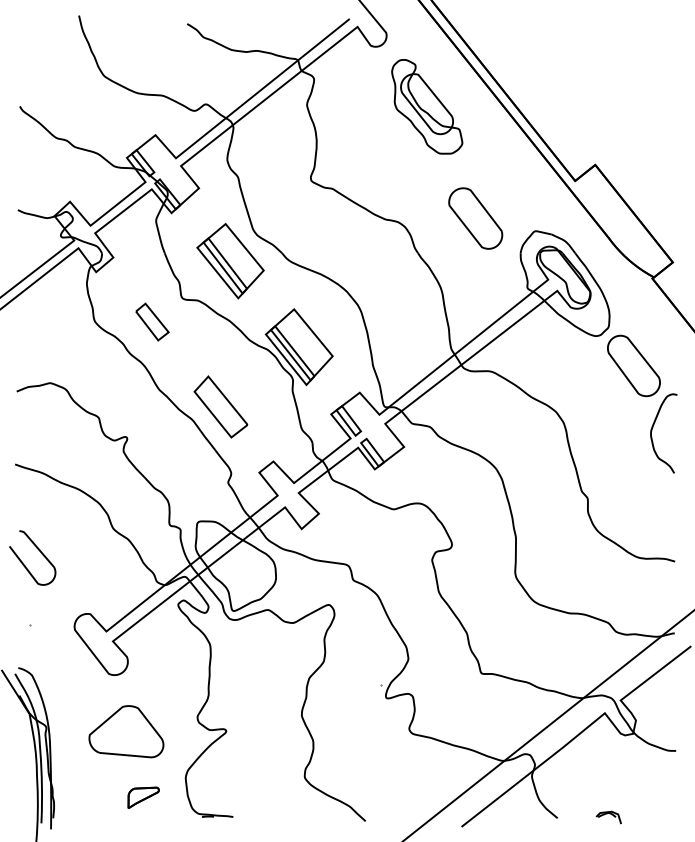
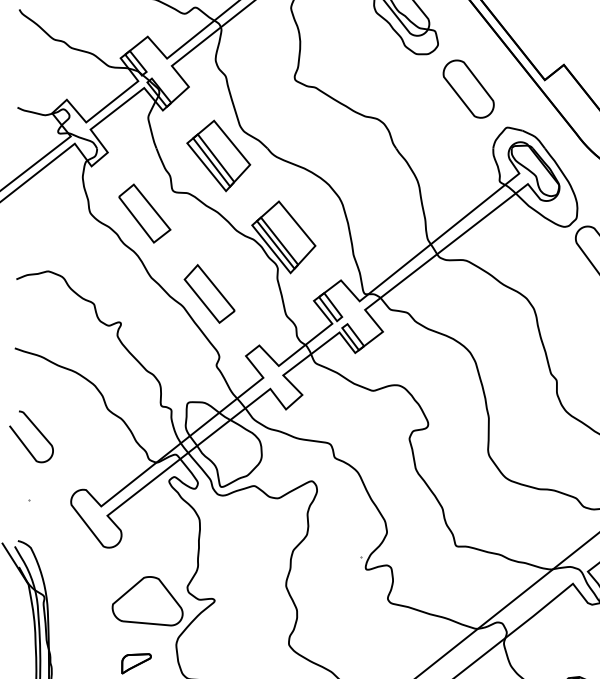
part: (475, 218) -> (468, 89), moved
part: (152, 321) -> (144, 213), size x1.67
part: (126, 731) -> (147, 601), moved

